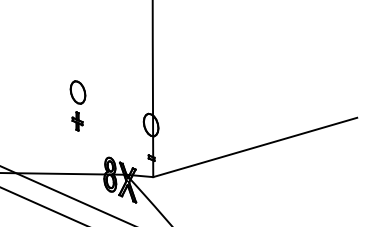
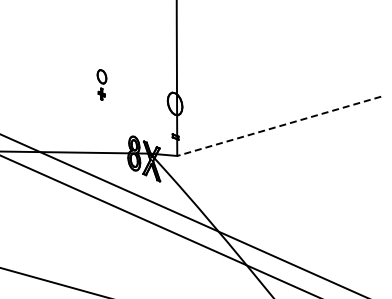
part: (77, 105) -> (101, 84), size x0.6
line: (254, 147) -> (278, 126), solid -> dashed

